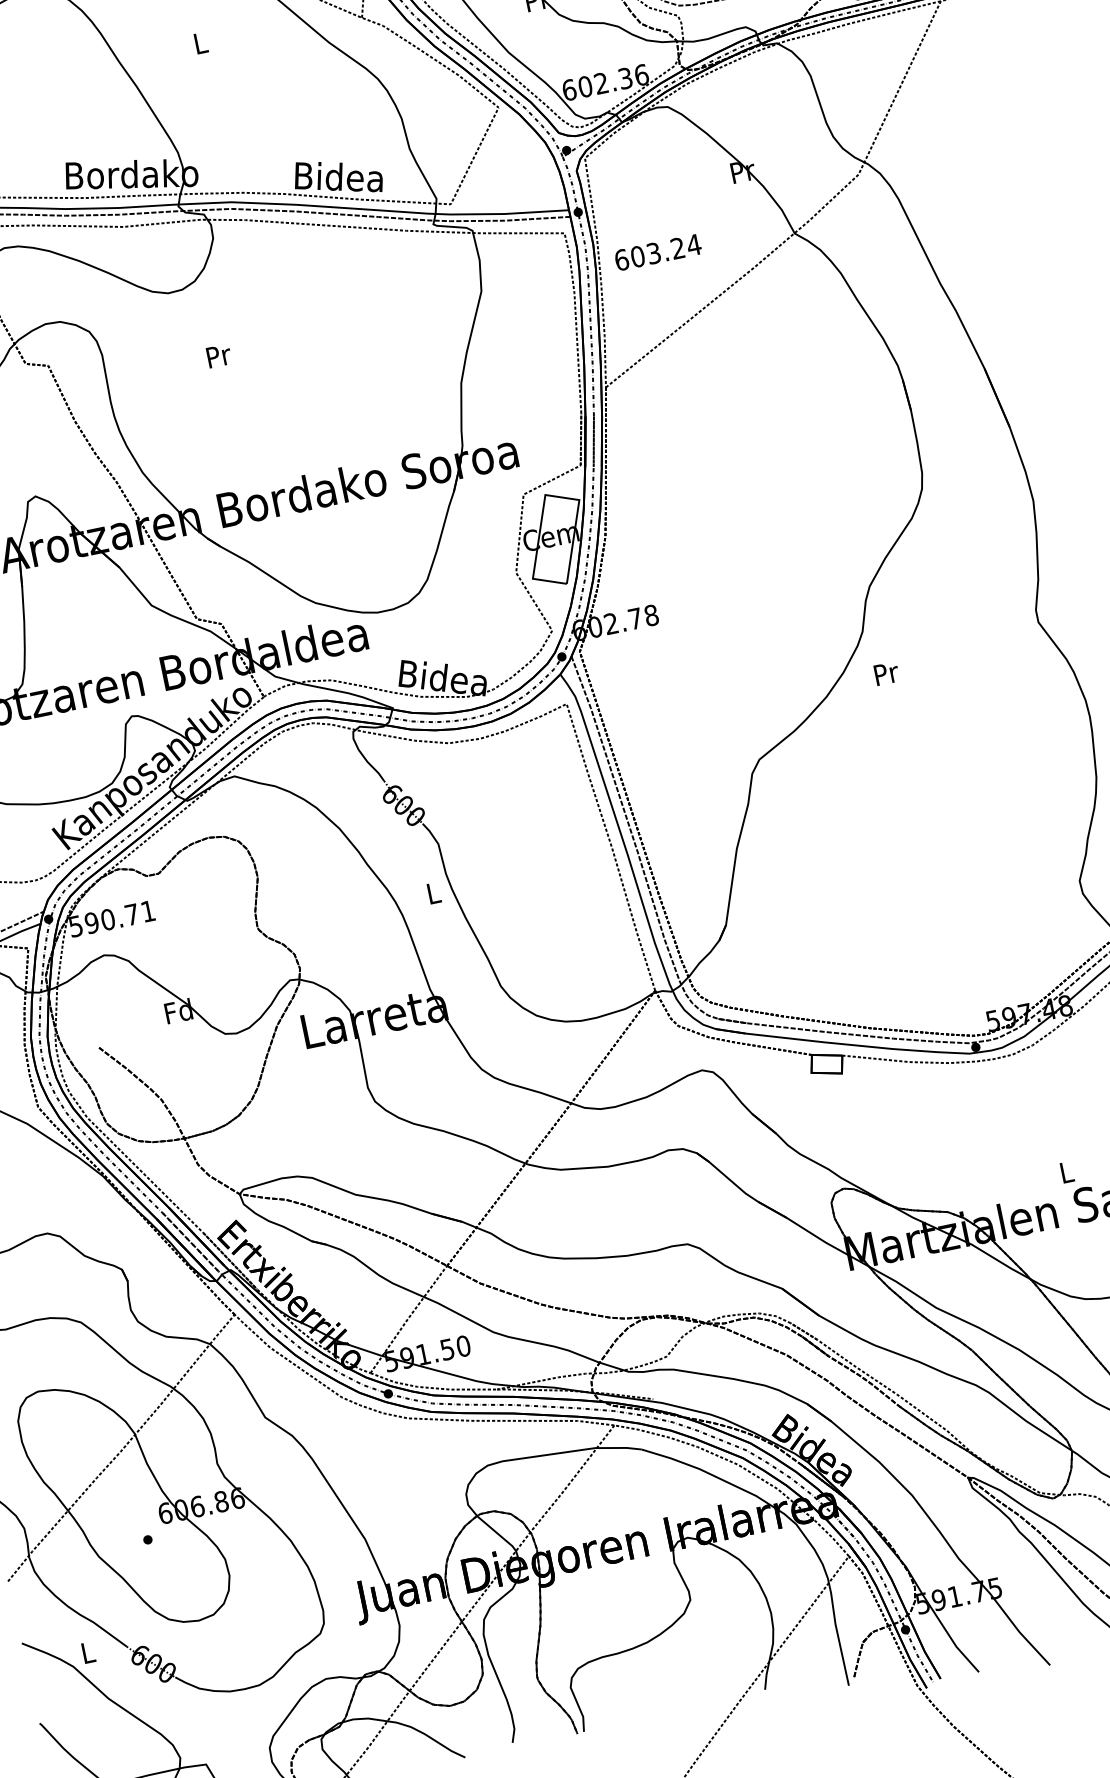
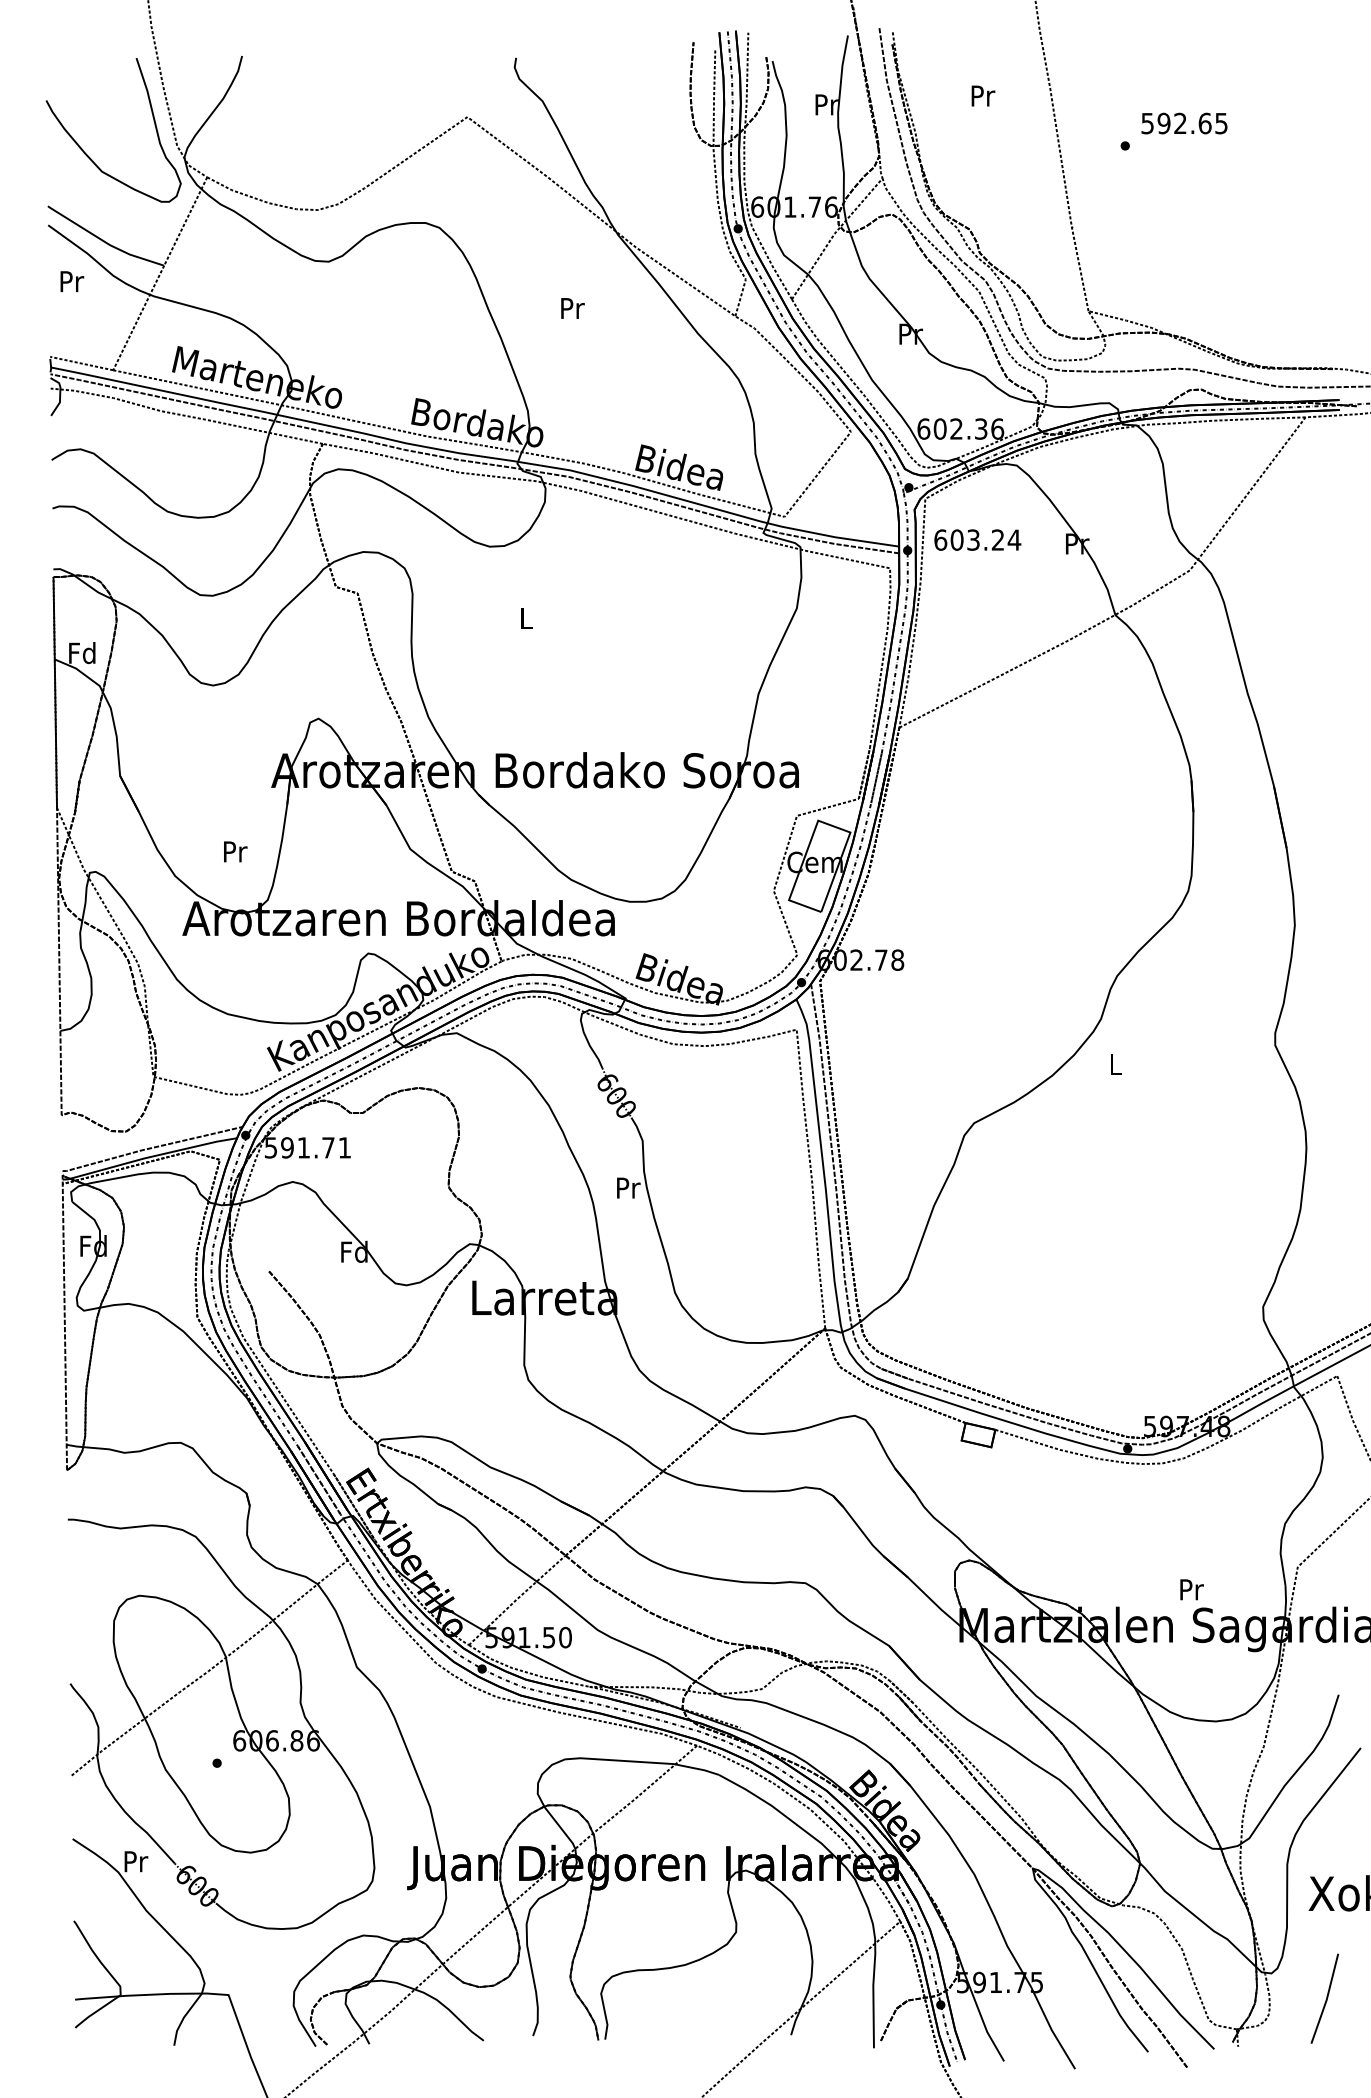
text: (200, 43) -> (572, 308), L -> Pr
text: (657, 251) -> (977, 539), moved
text: (218, 356) -> (526, 618), Pr -> L
text: (886, 673) -> (1116, 1064), Pr -> L
text: (433, 892) -> (628, 1187), L -> Pr
text: (107, 919) -> (303, 1147), 590.71 -> 591.71
text: (1066, 1172) -> (1191, 1589), L -> Pr
text: (88, 1652) -> (136, 1861), L -> Pr

